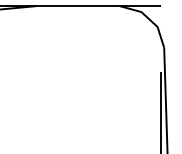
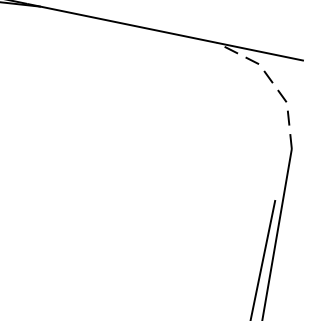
line: (149, 19) -> (273, 83), solid -> dashed

